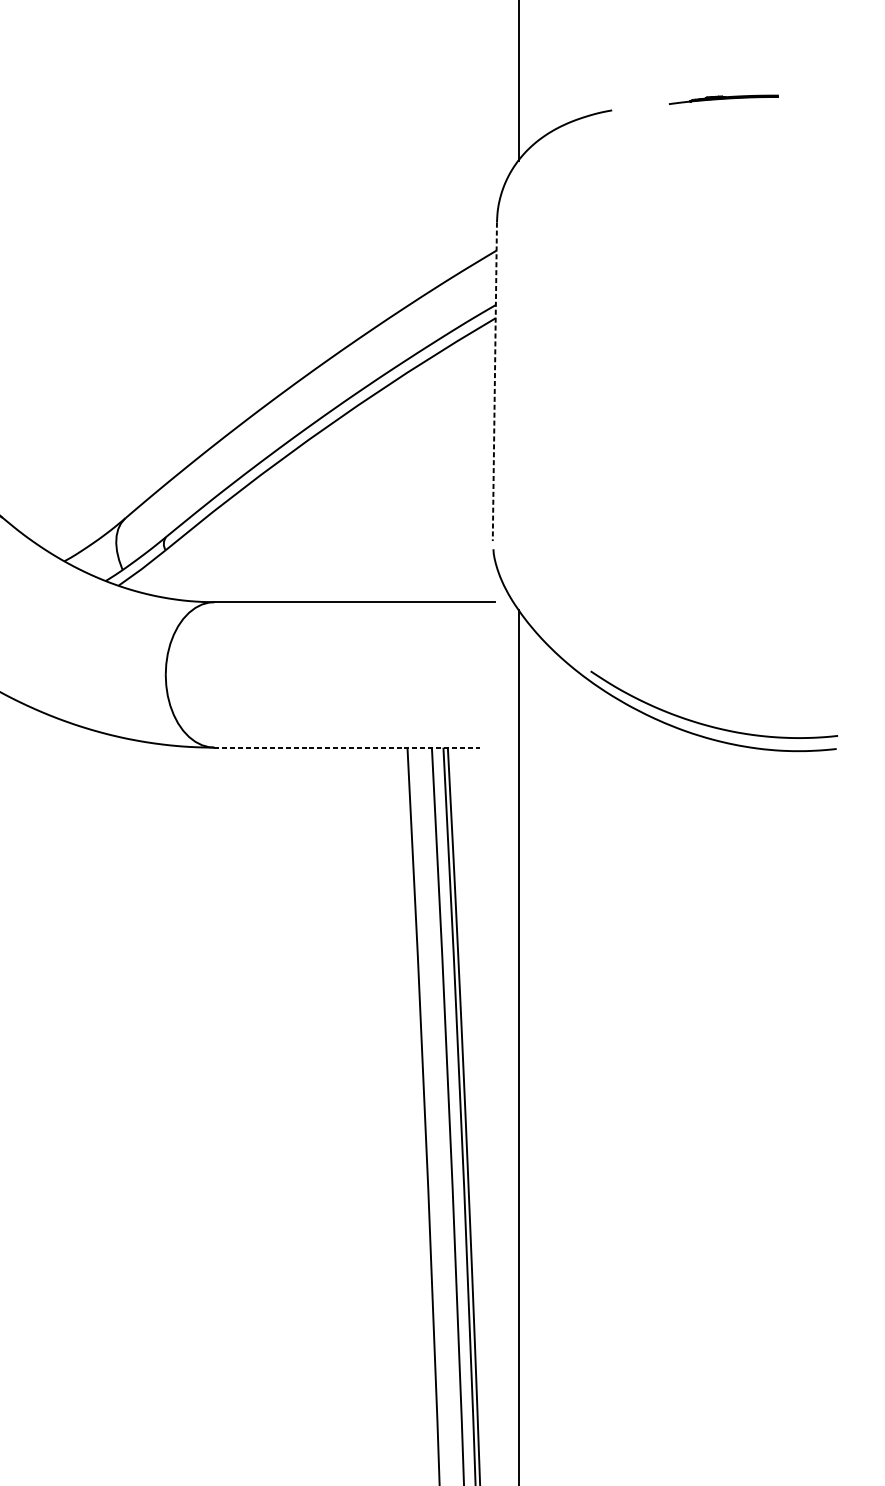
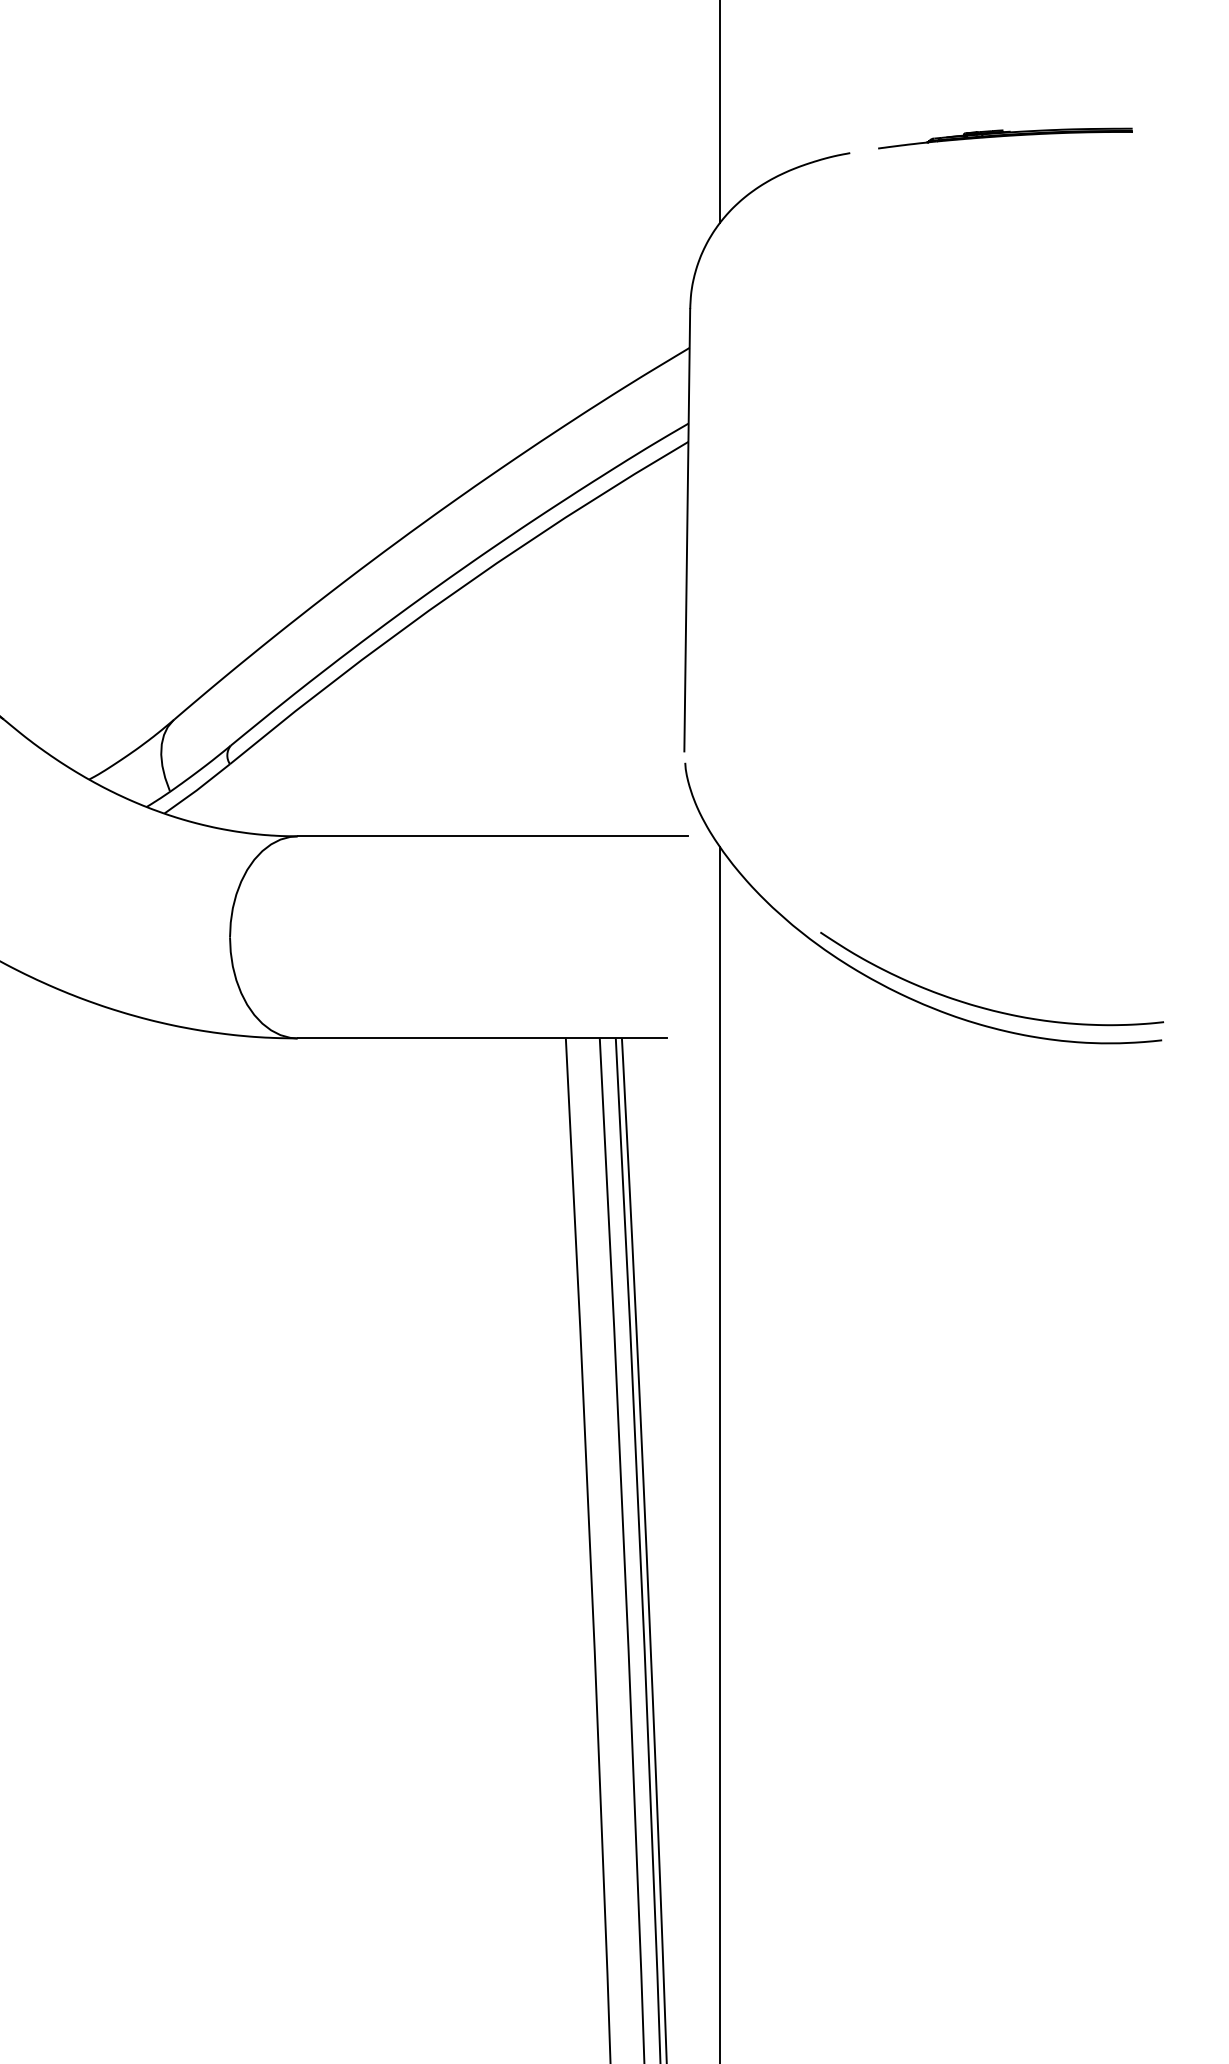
part: (723, 99) -> (1005, 138), size x1.67
line: (495, 382) -> (687, 530), dashed -> solid
line: (347, 747) -> (482, 1038), dashed -> solid

